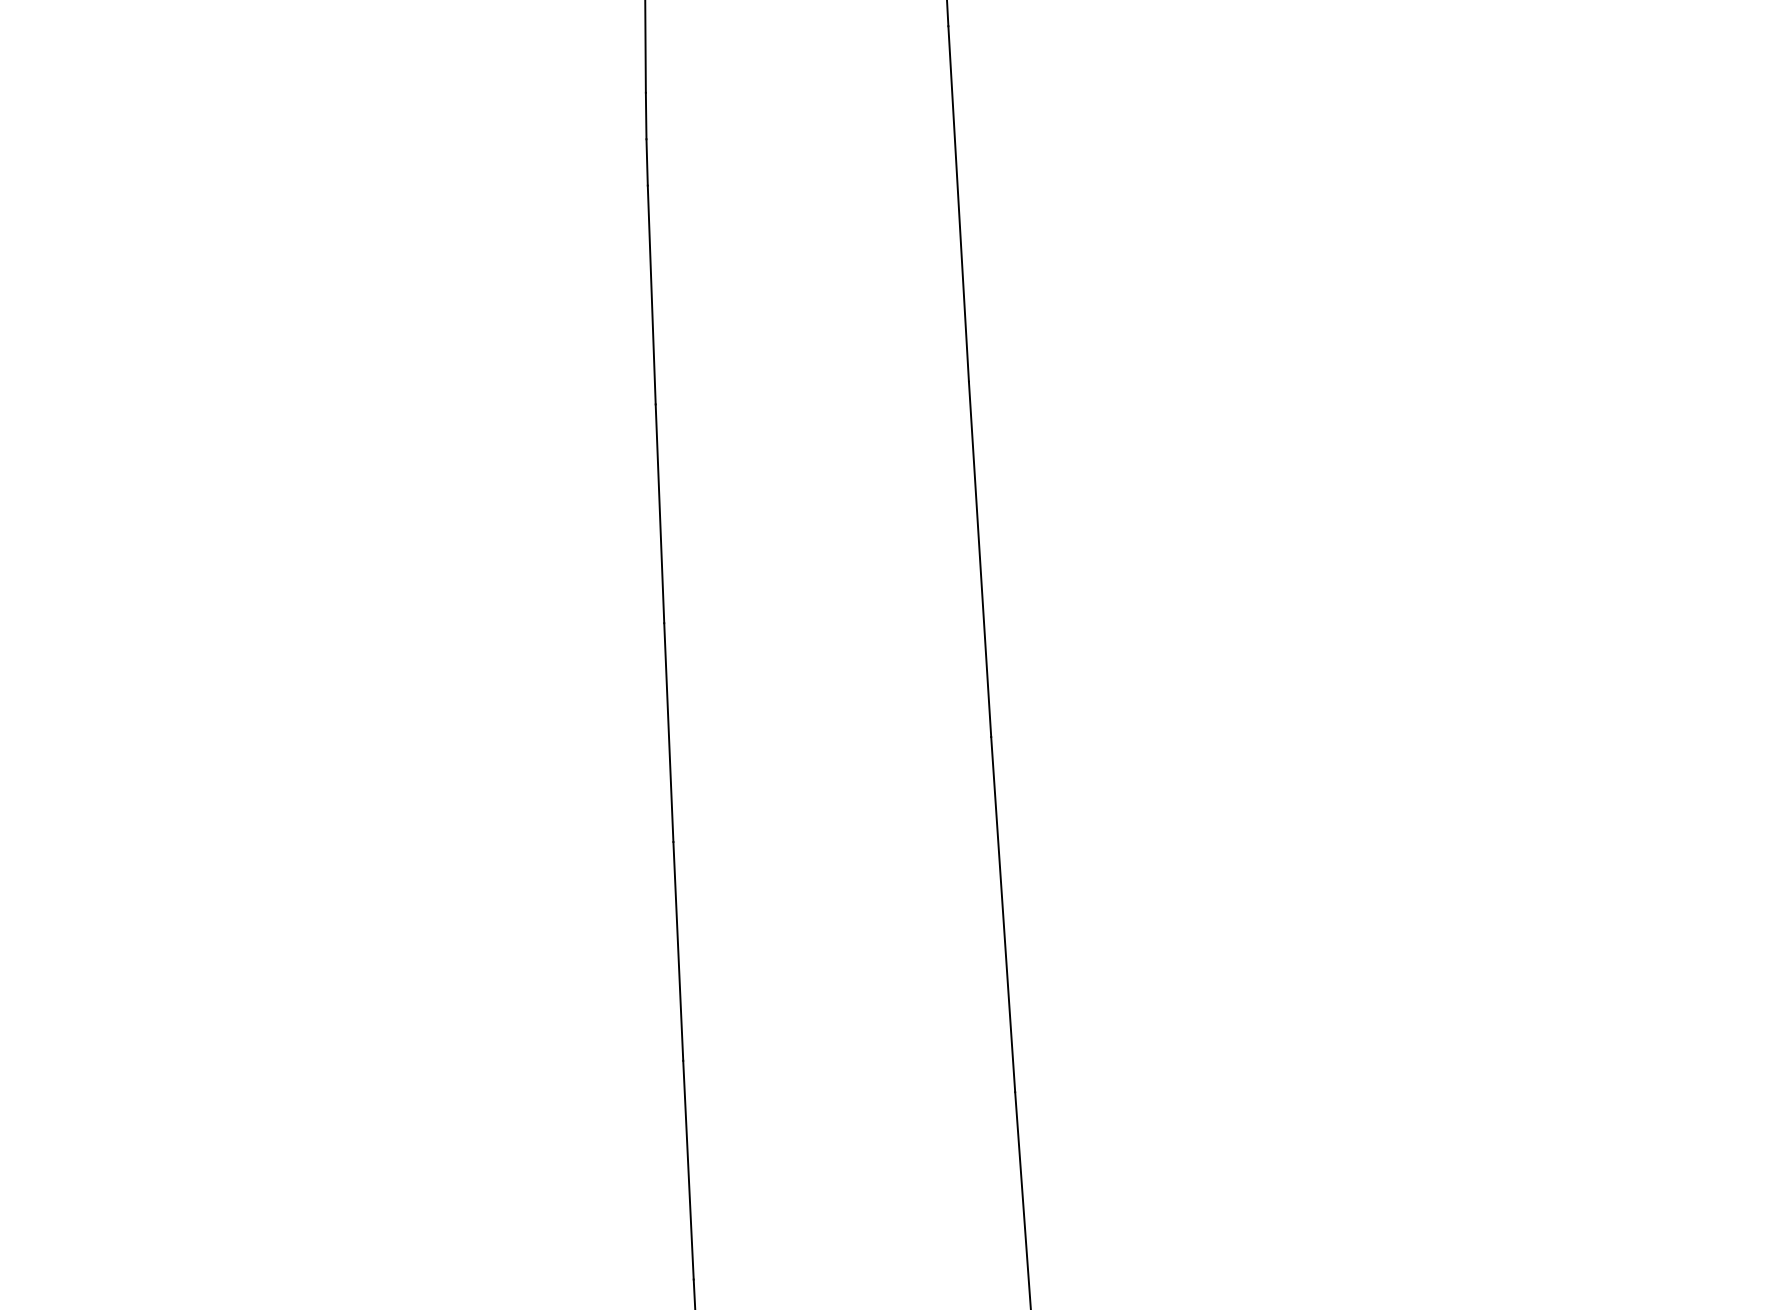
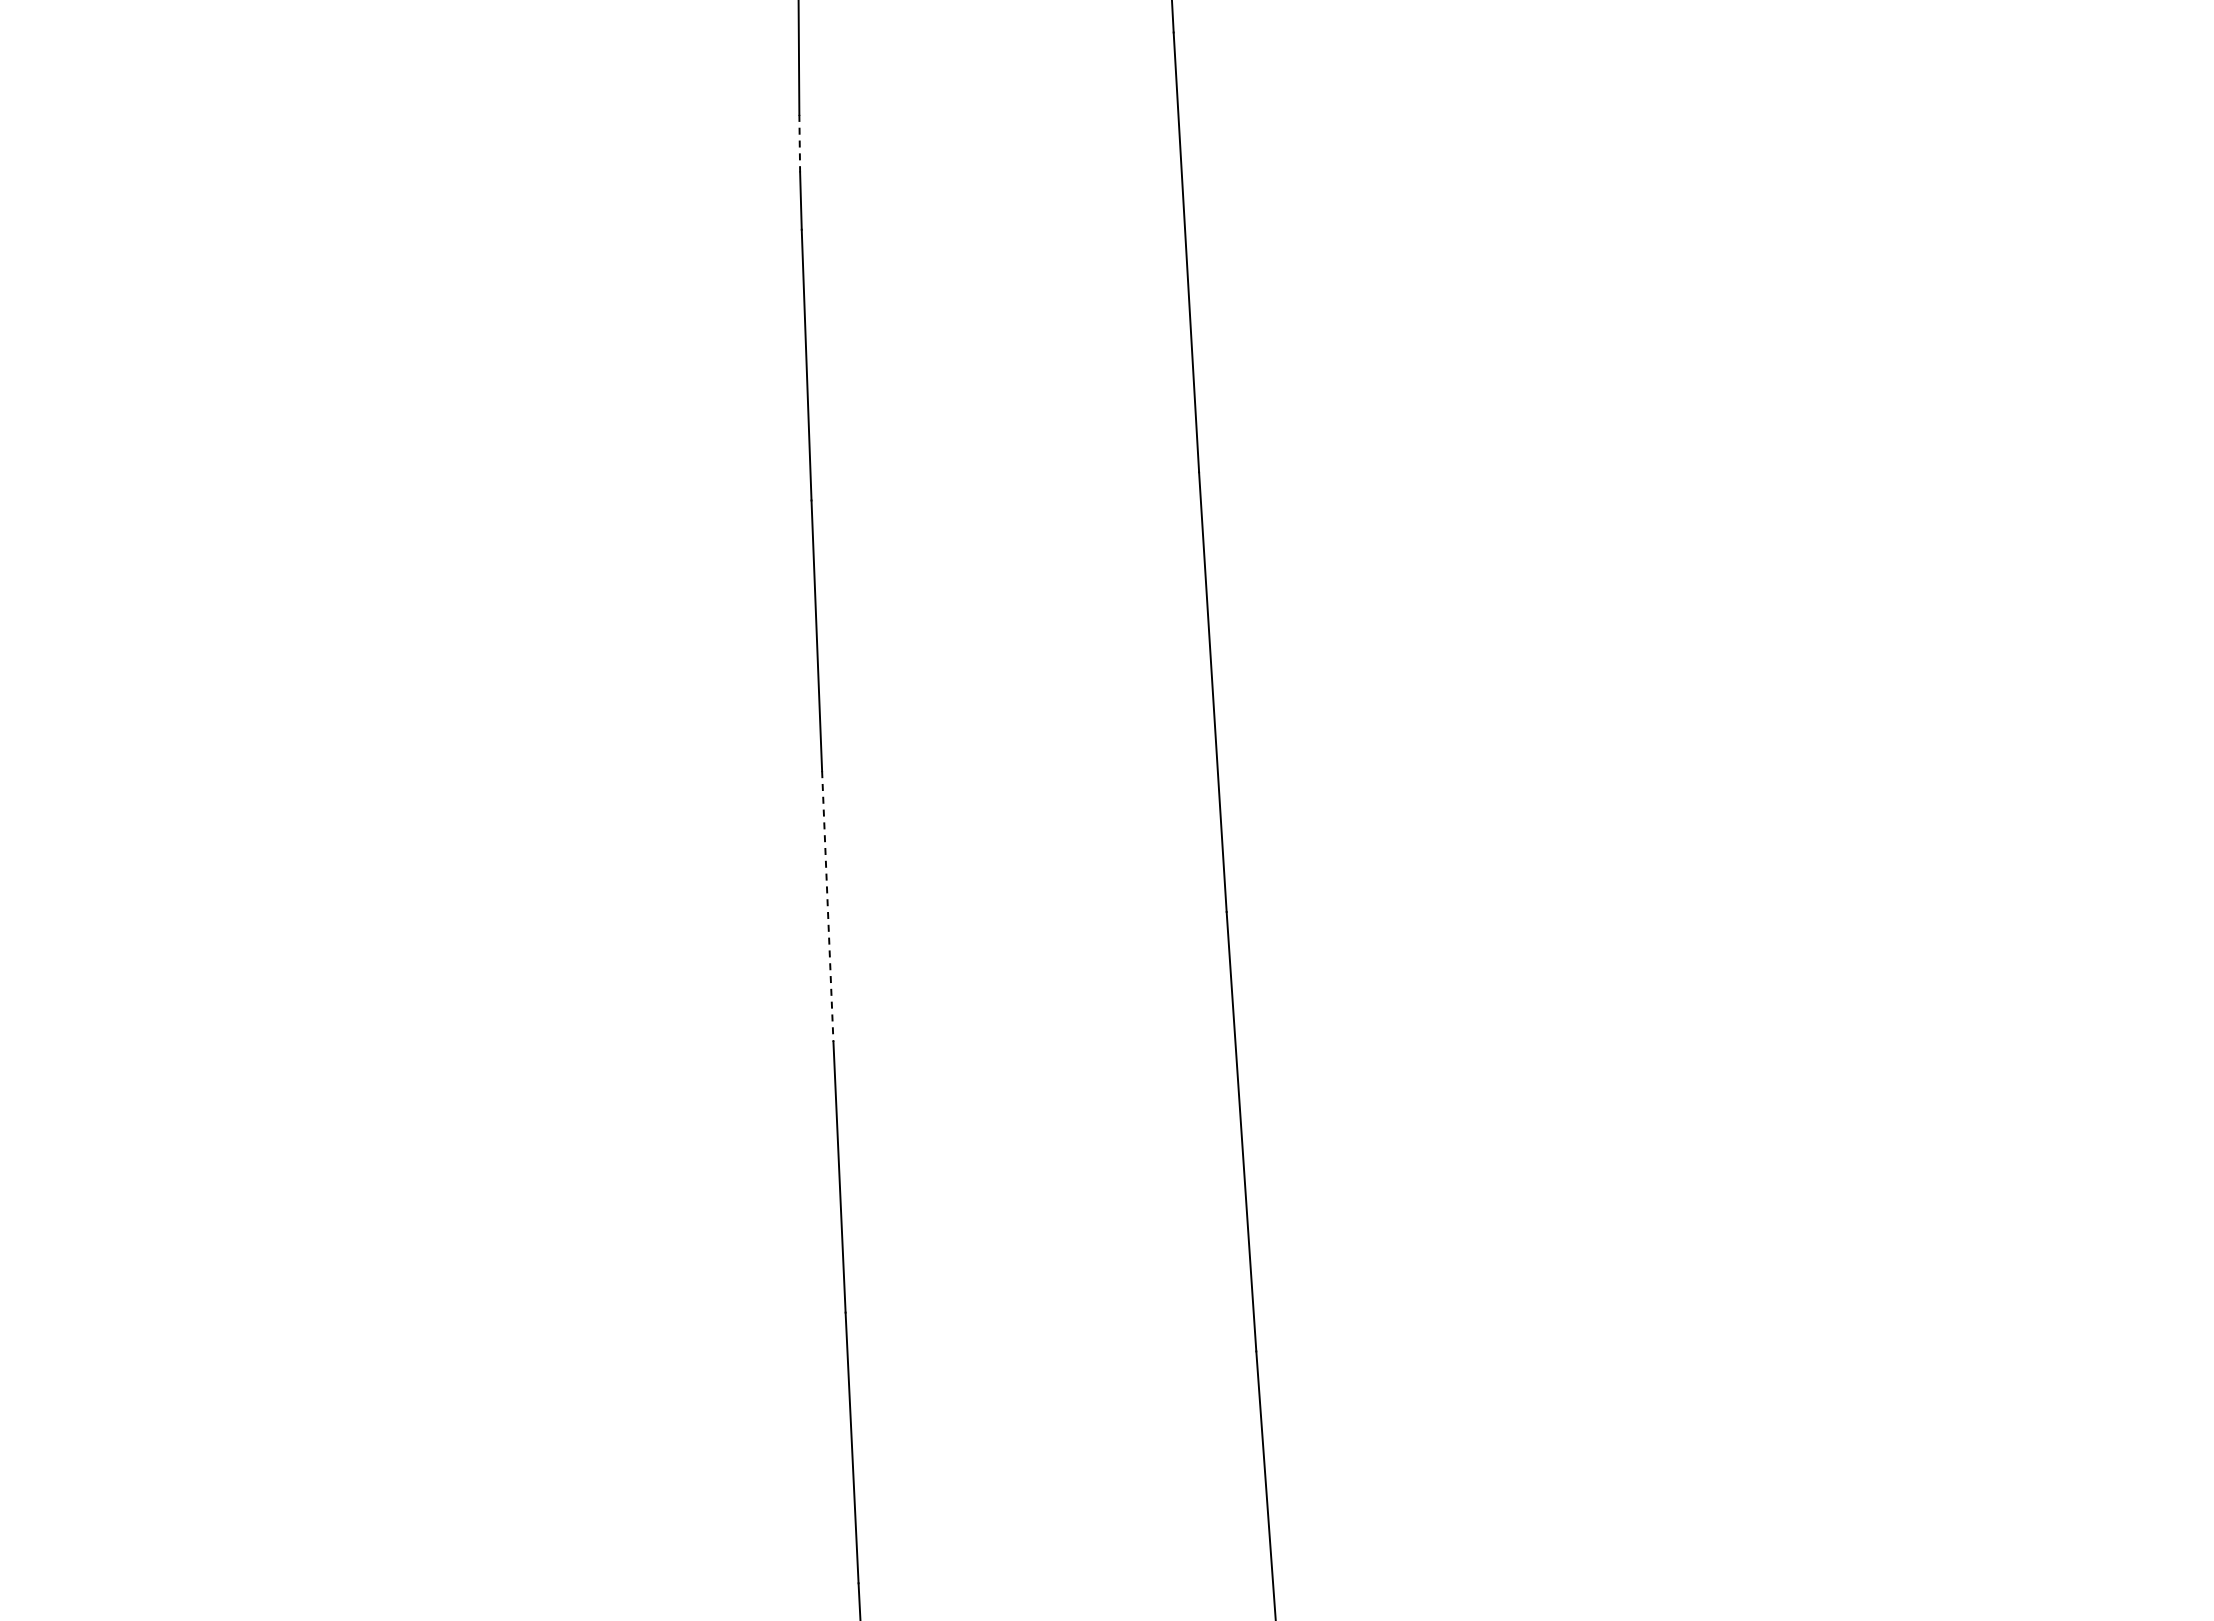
line: (645, 115) -> (799, 143), solid -> dashed
line: (668, 733) -> (827, 907), solid -> dashed

